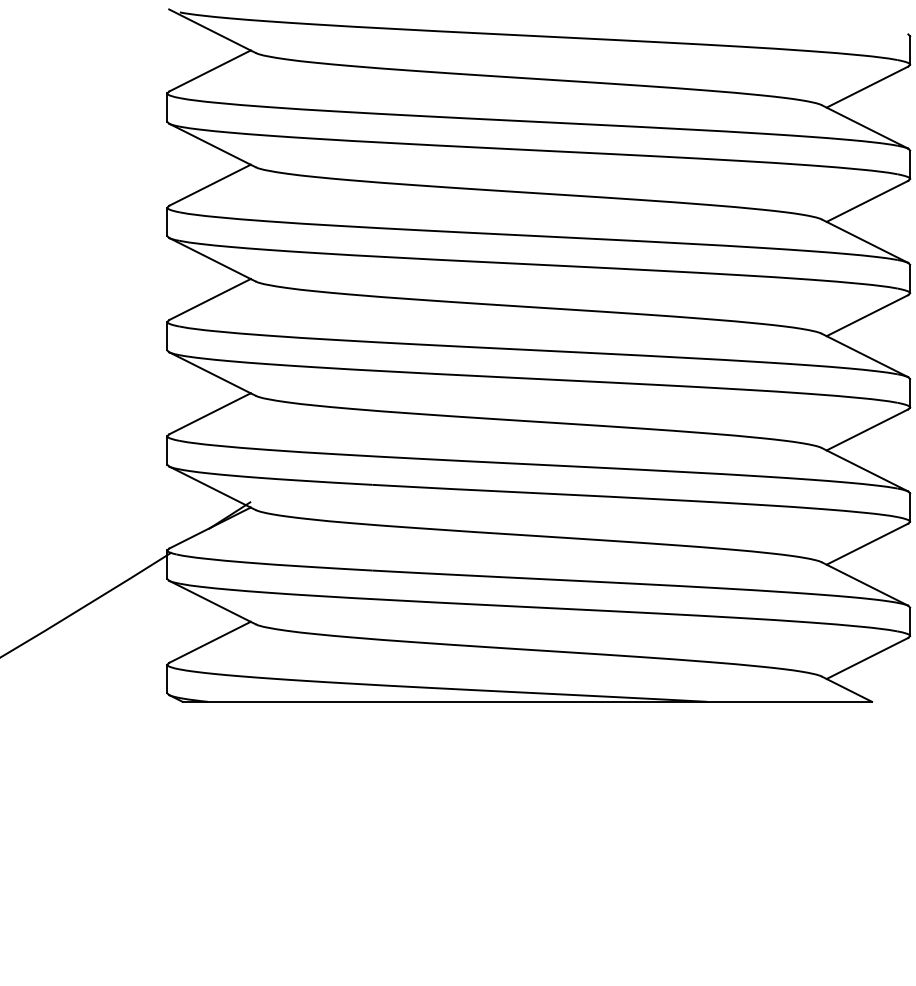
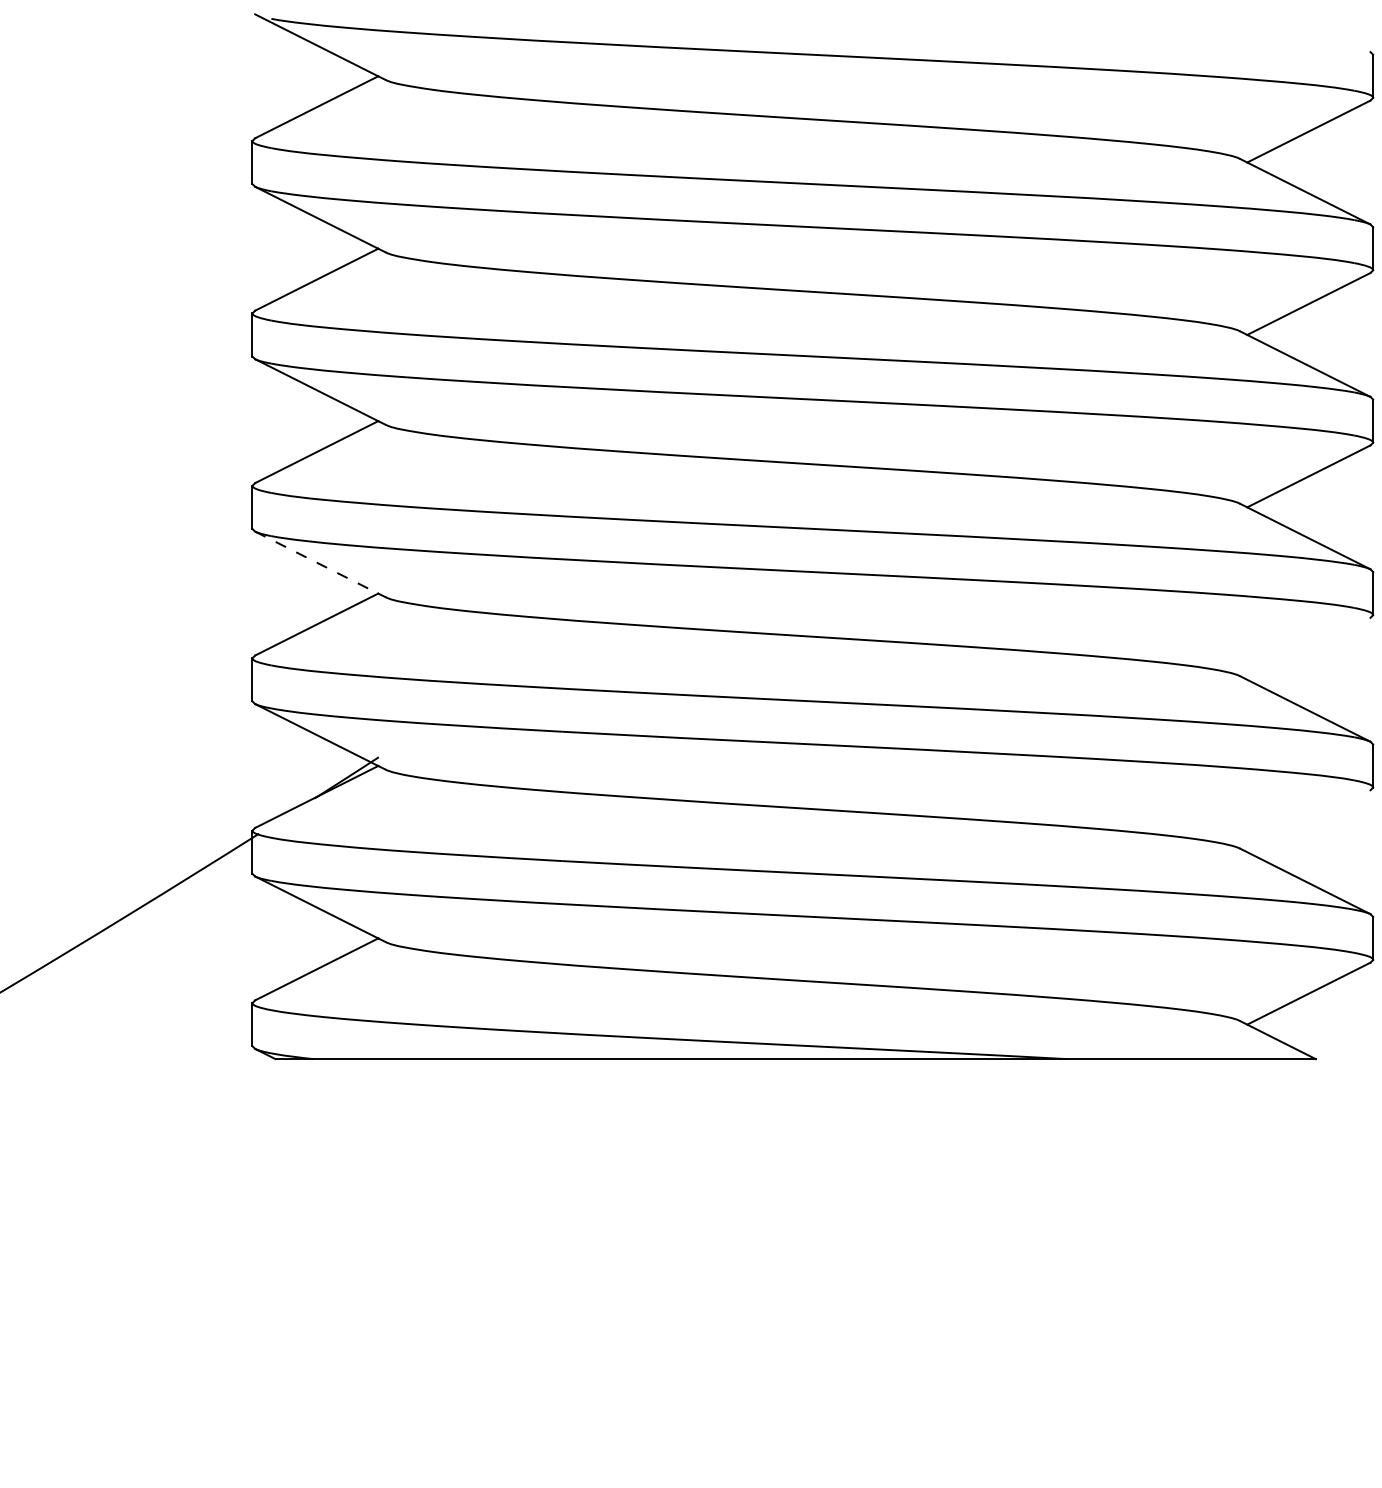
line: (209, 372) -> (316, 562), solid -> dashed
line: (867, 429) -> (1308, 648), removed
line: (867, 543) -> (1308, 820), removed

